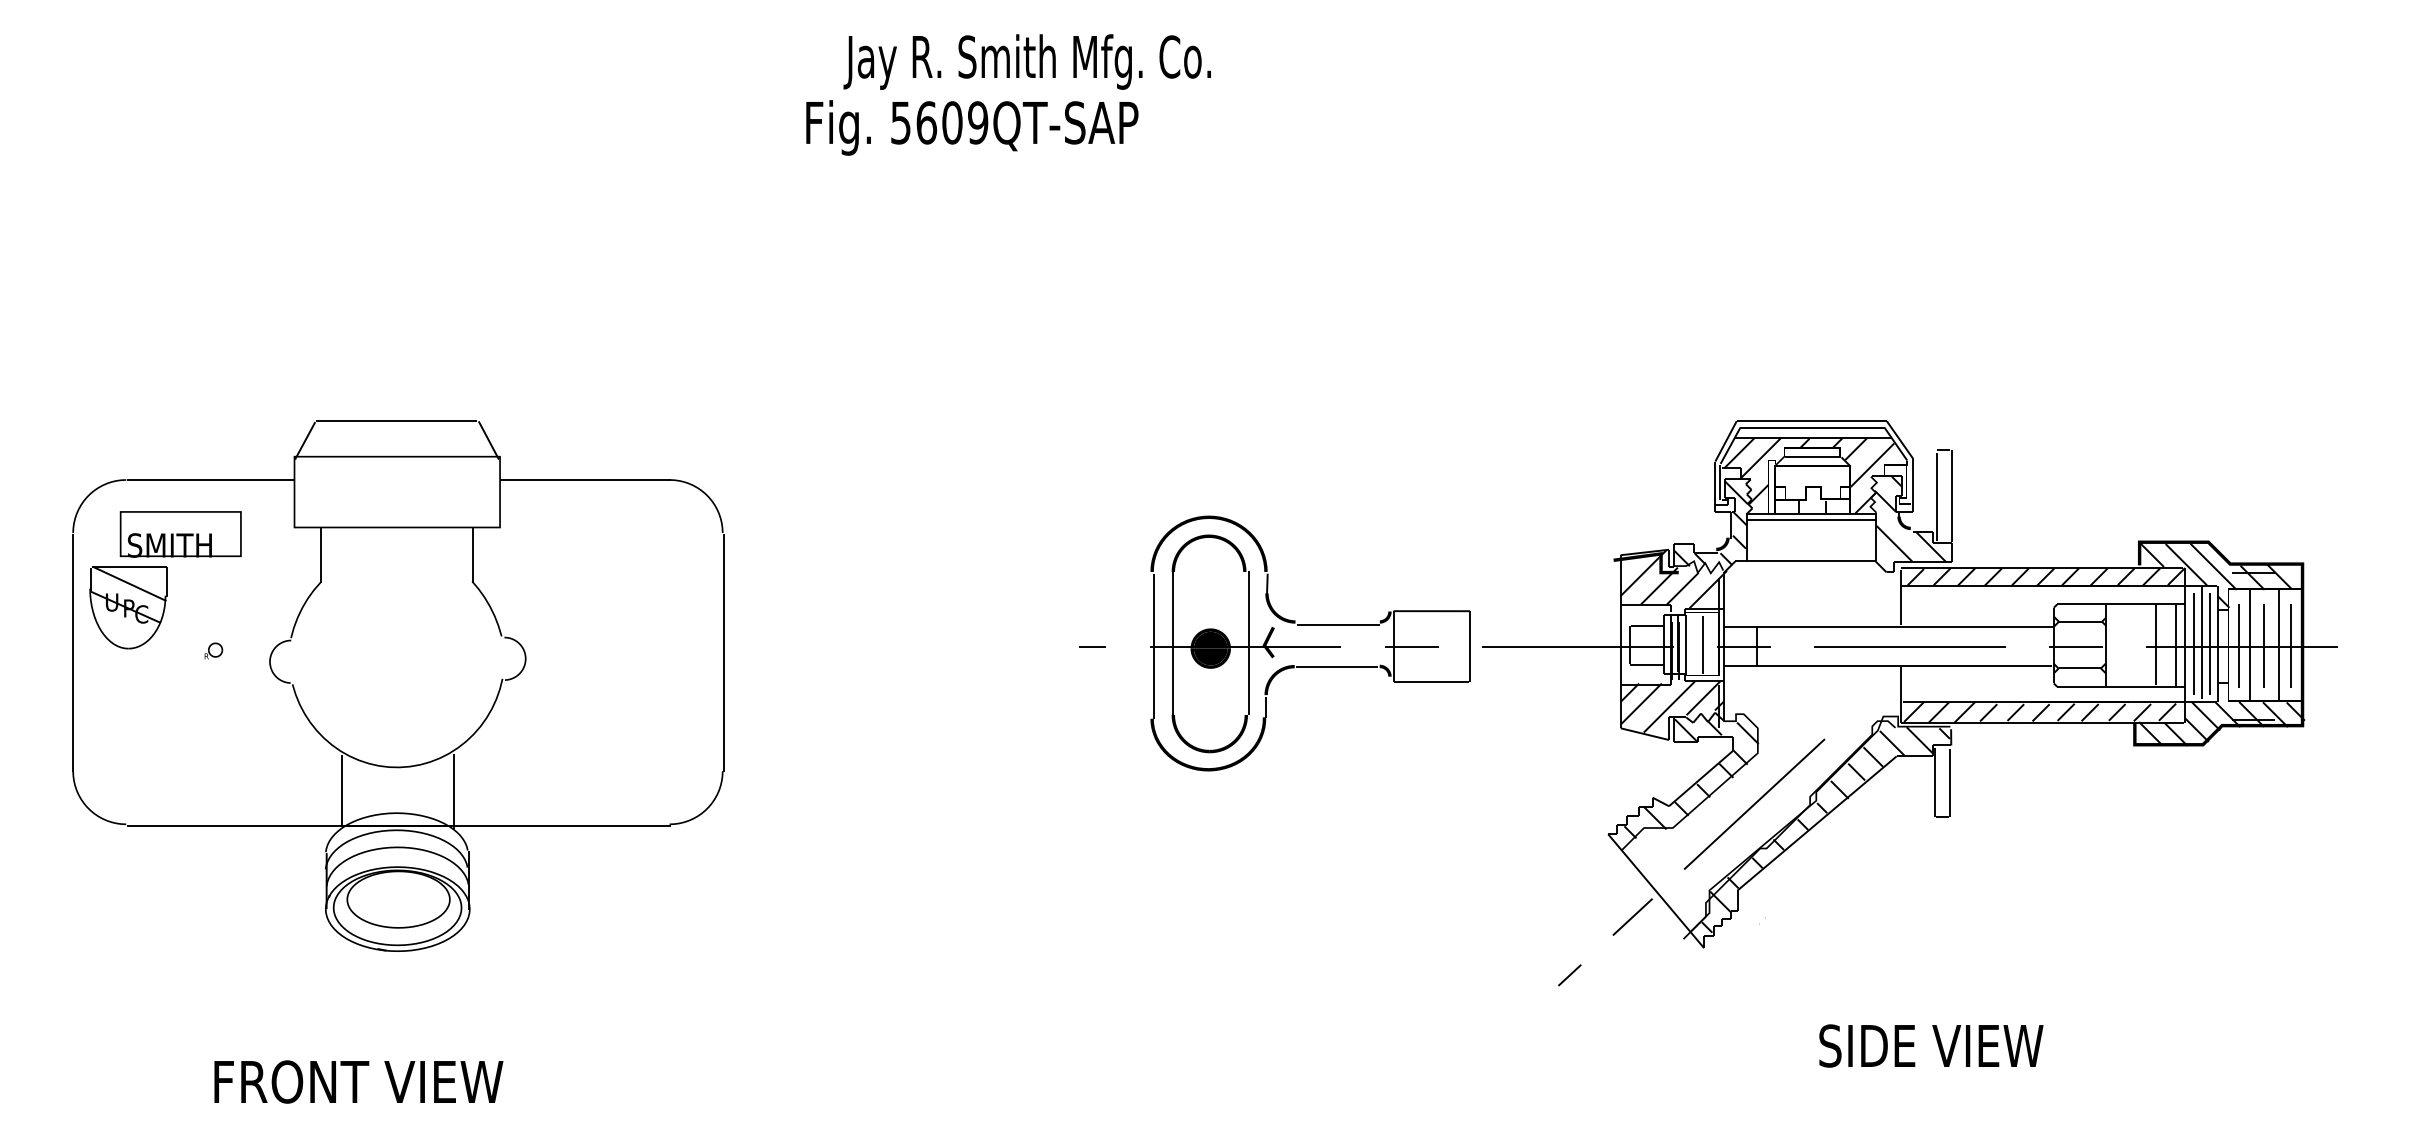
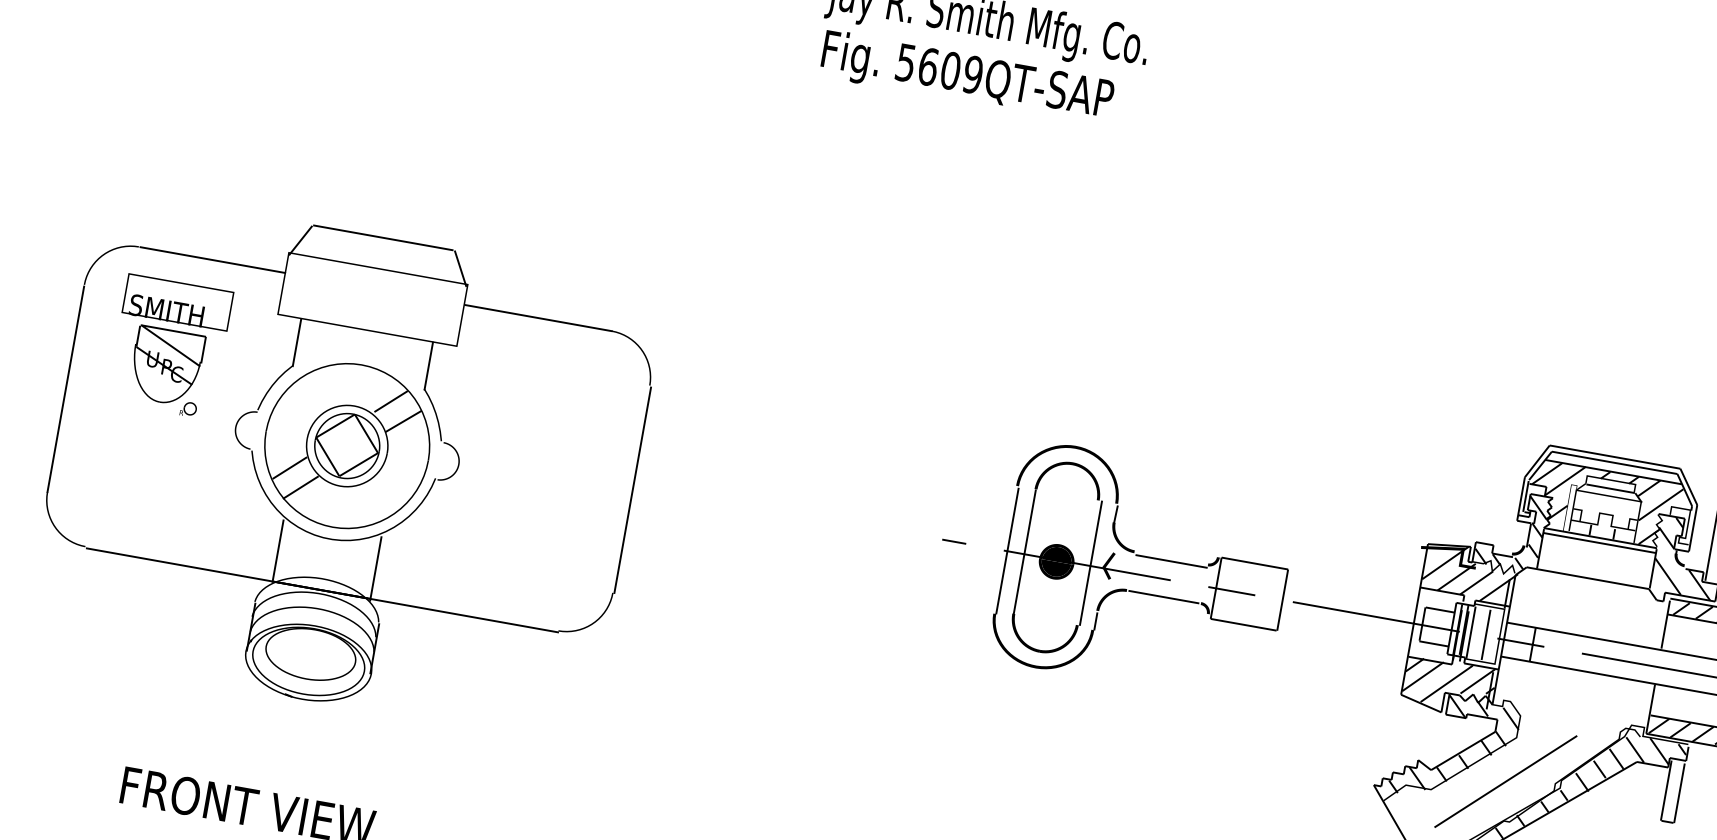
text: (972, 127) -> (967, 77), moved
part: (128, 607) -> (166, 366), moved
part: (397, 660) -> (346, 446), added

